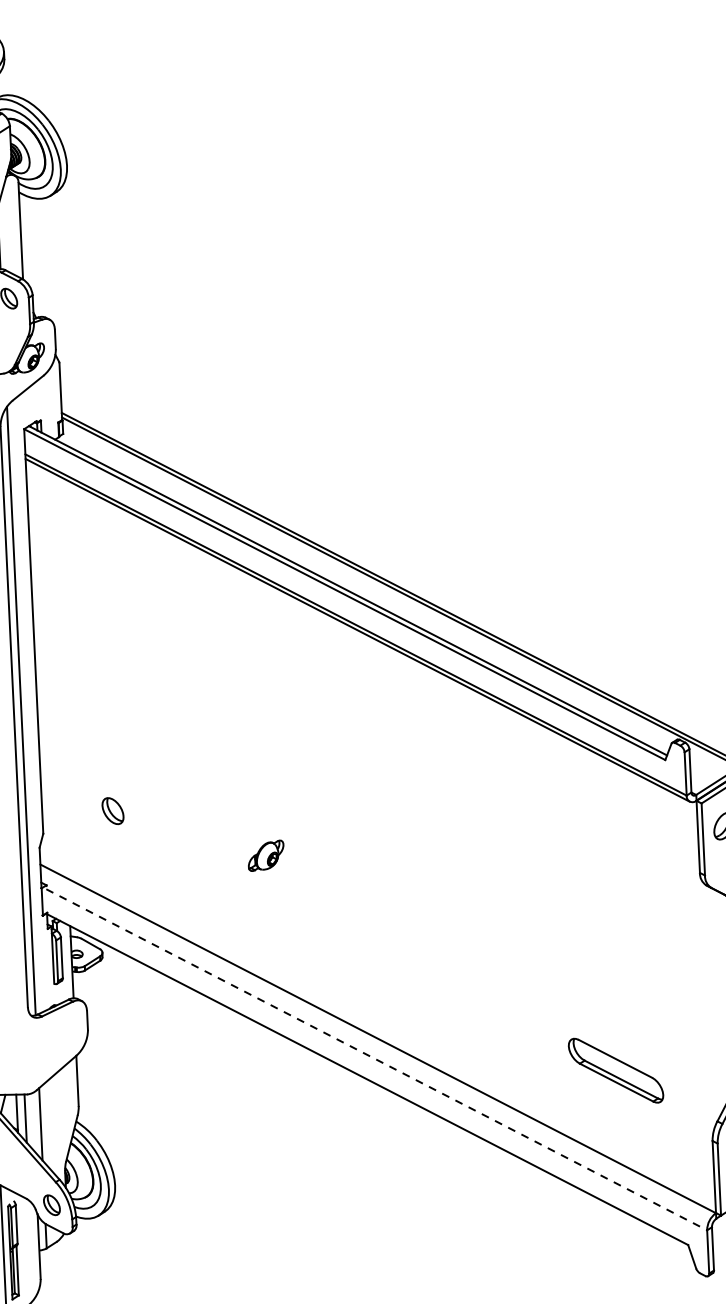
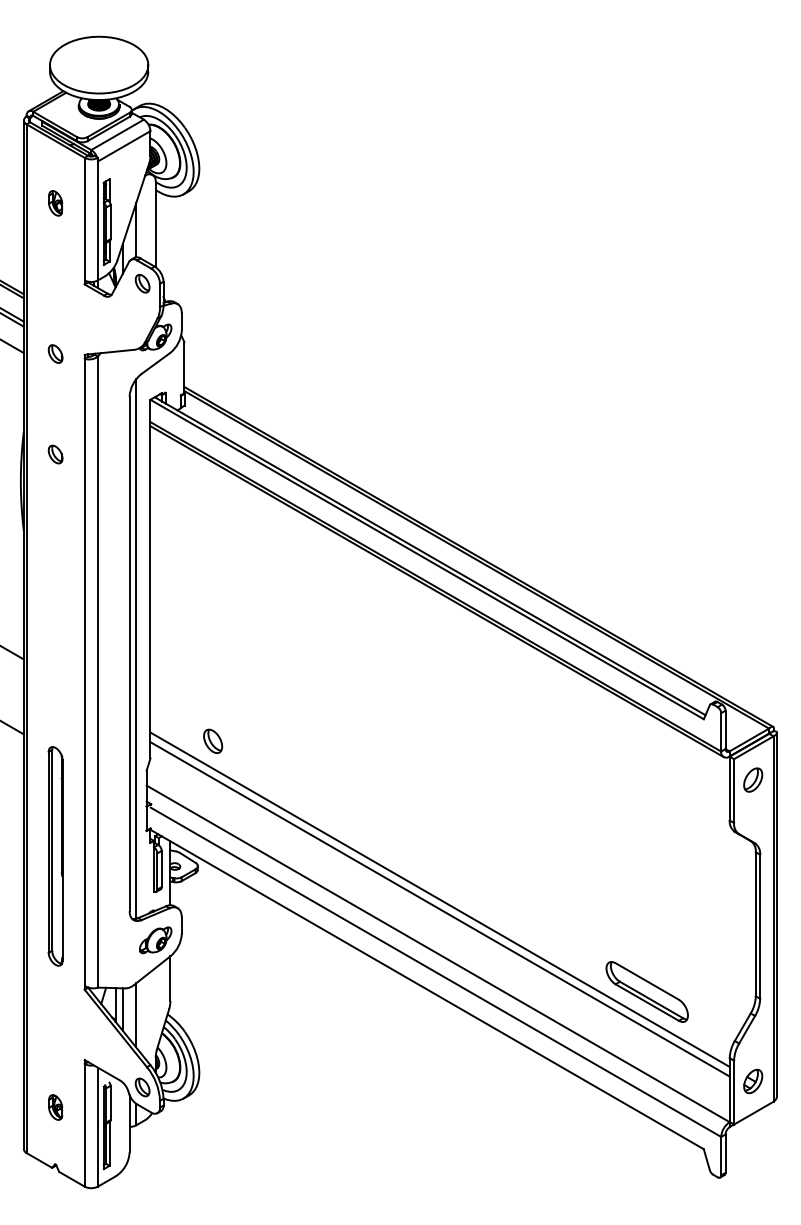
part: (265, 856) -> (155, 940), moved
line: (376, 977) -> (439, 899), added
line: (377, 988) -> (439, 909), added
line: (377, 1059) -> (436, 972), dashed -> solid

